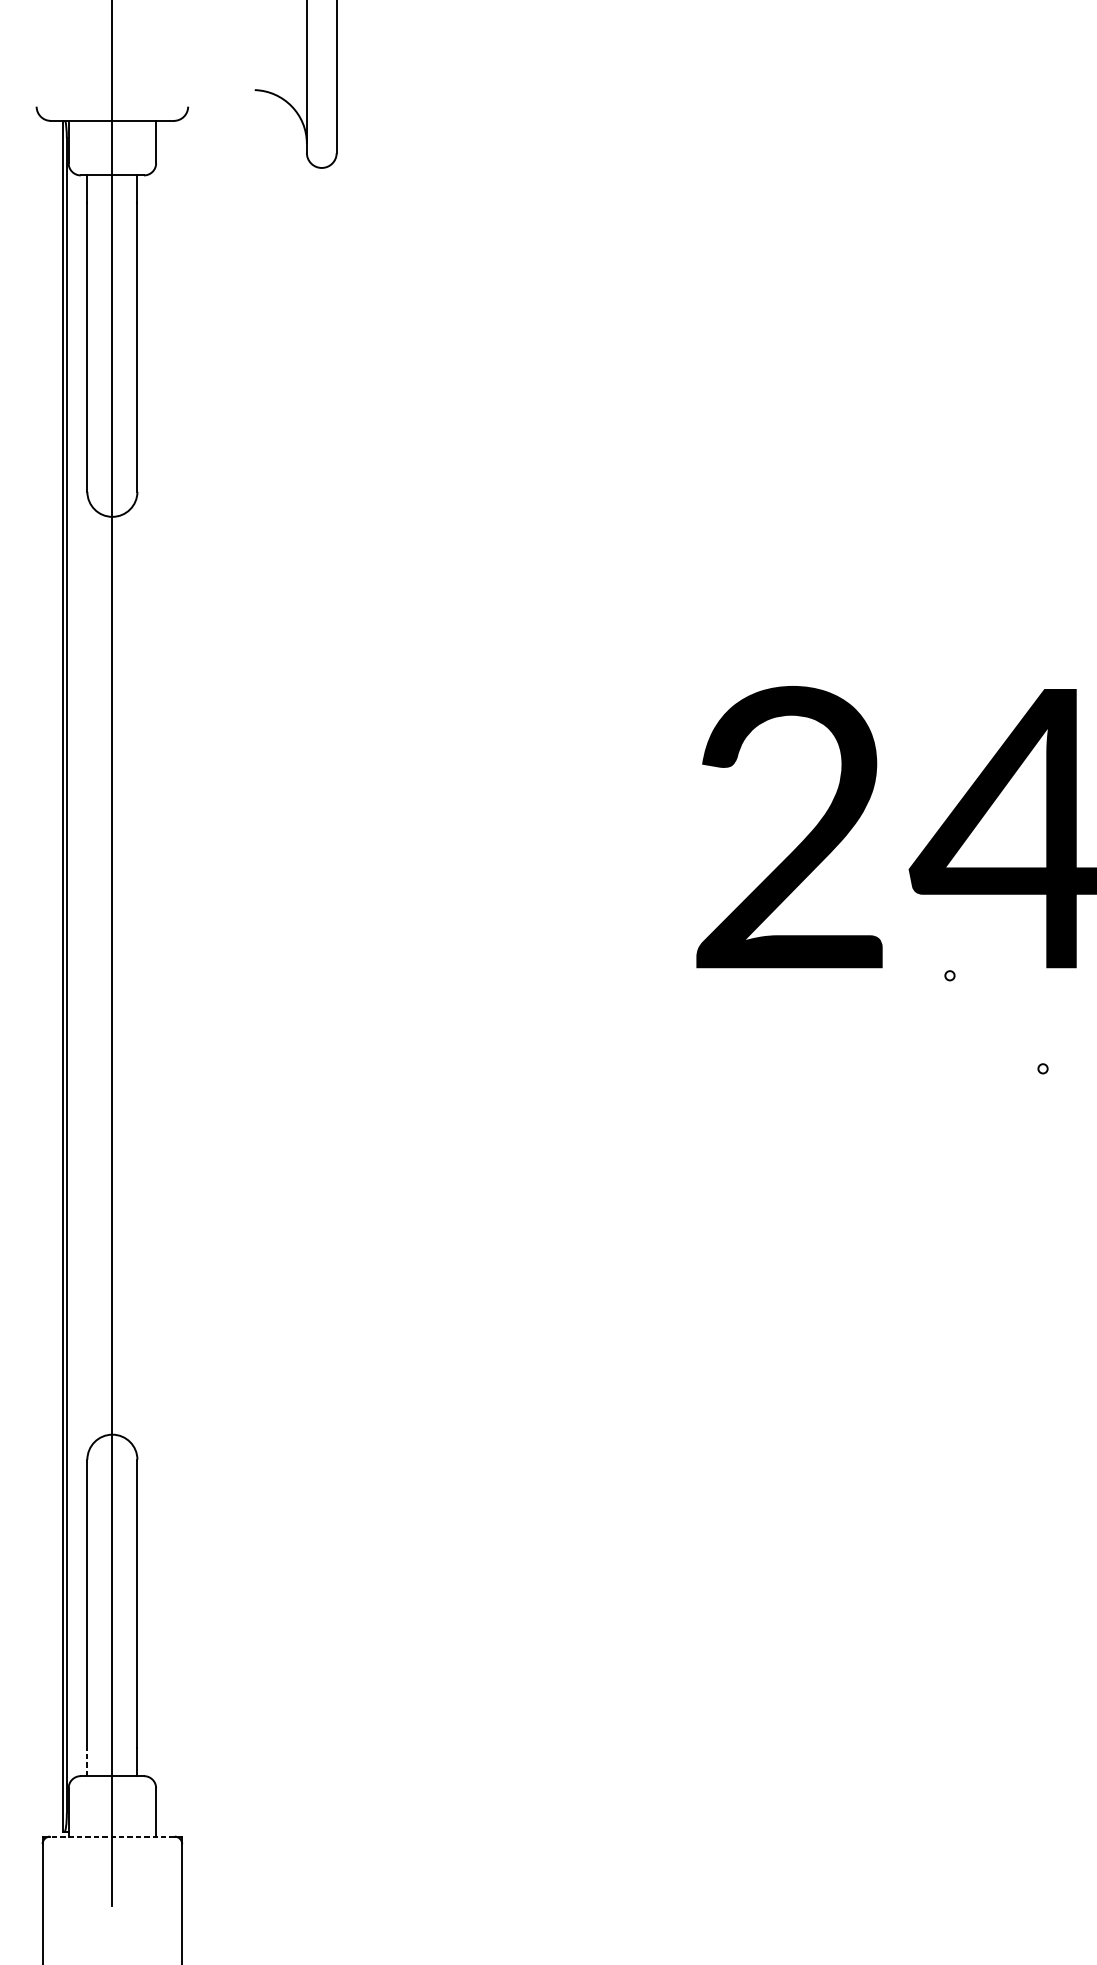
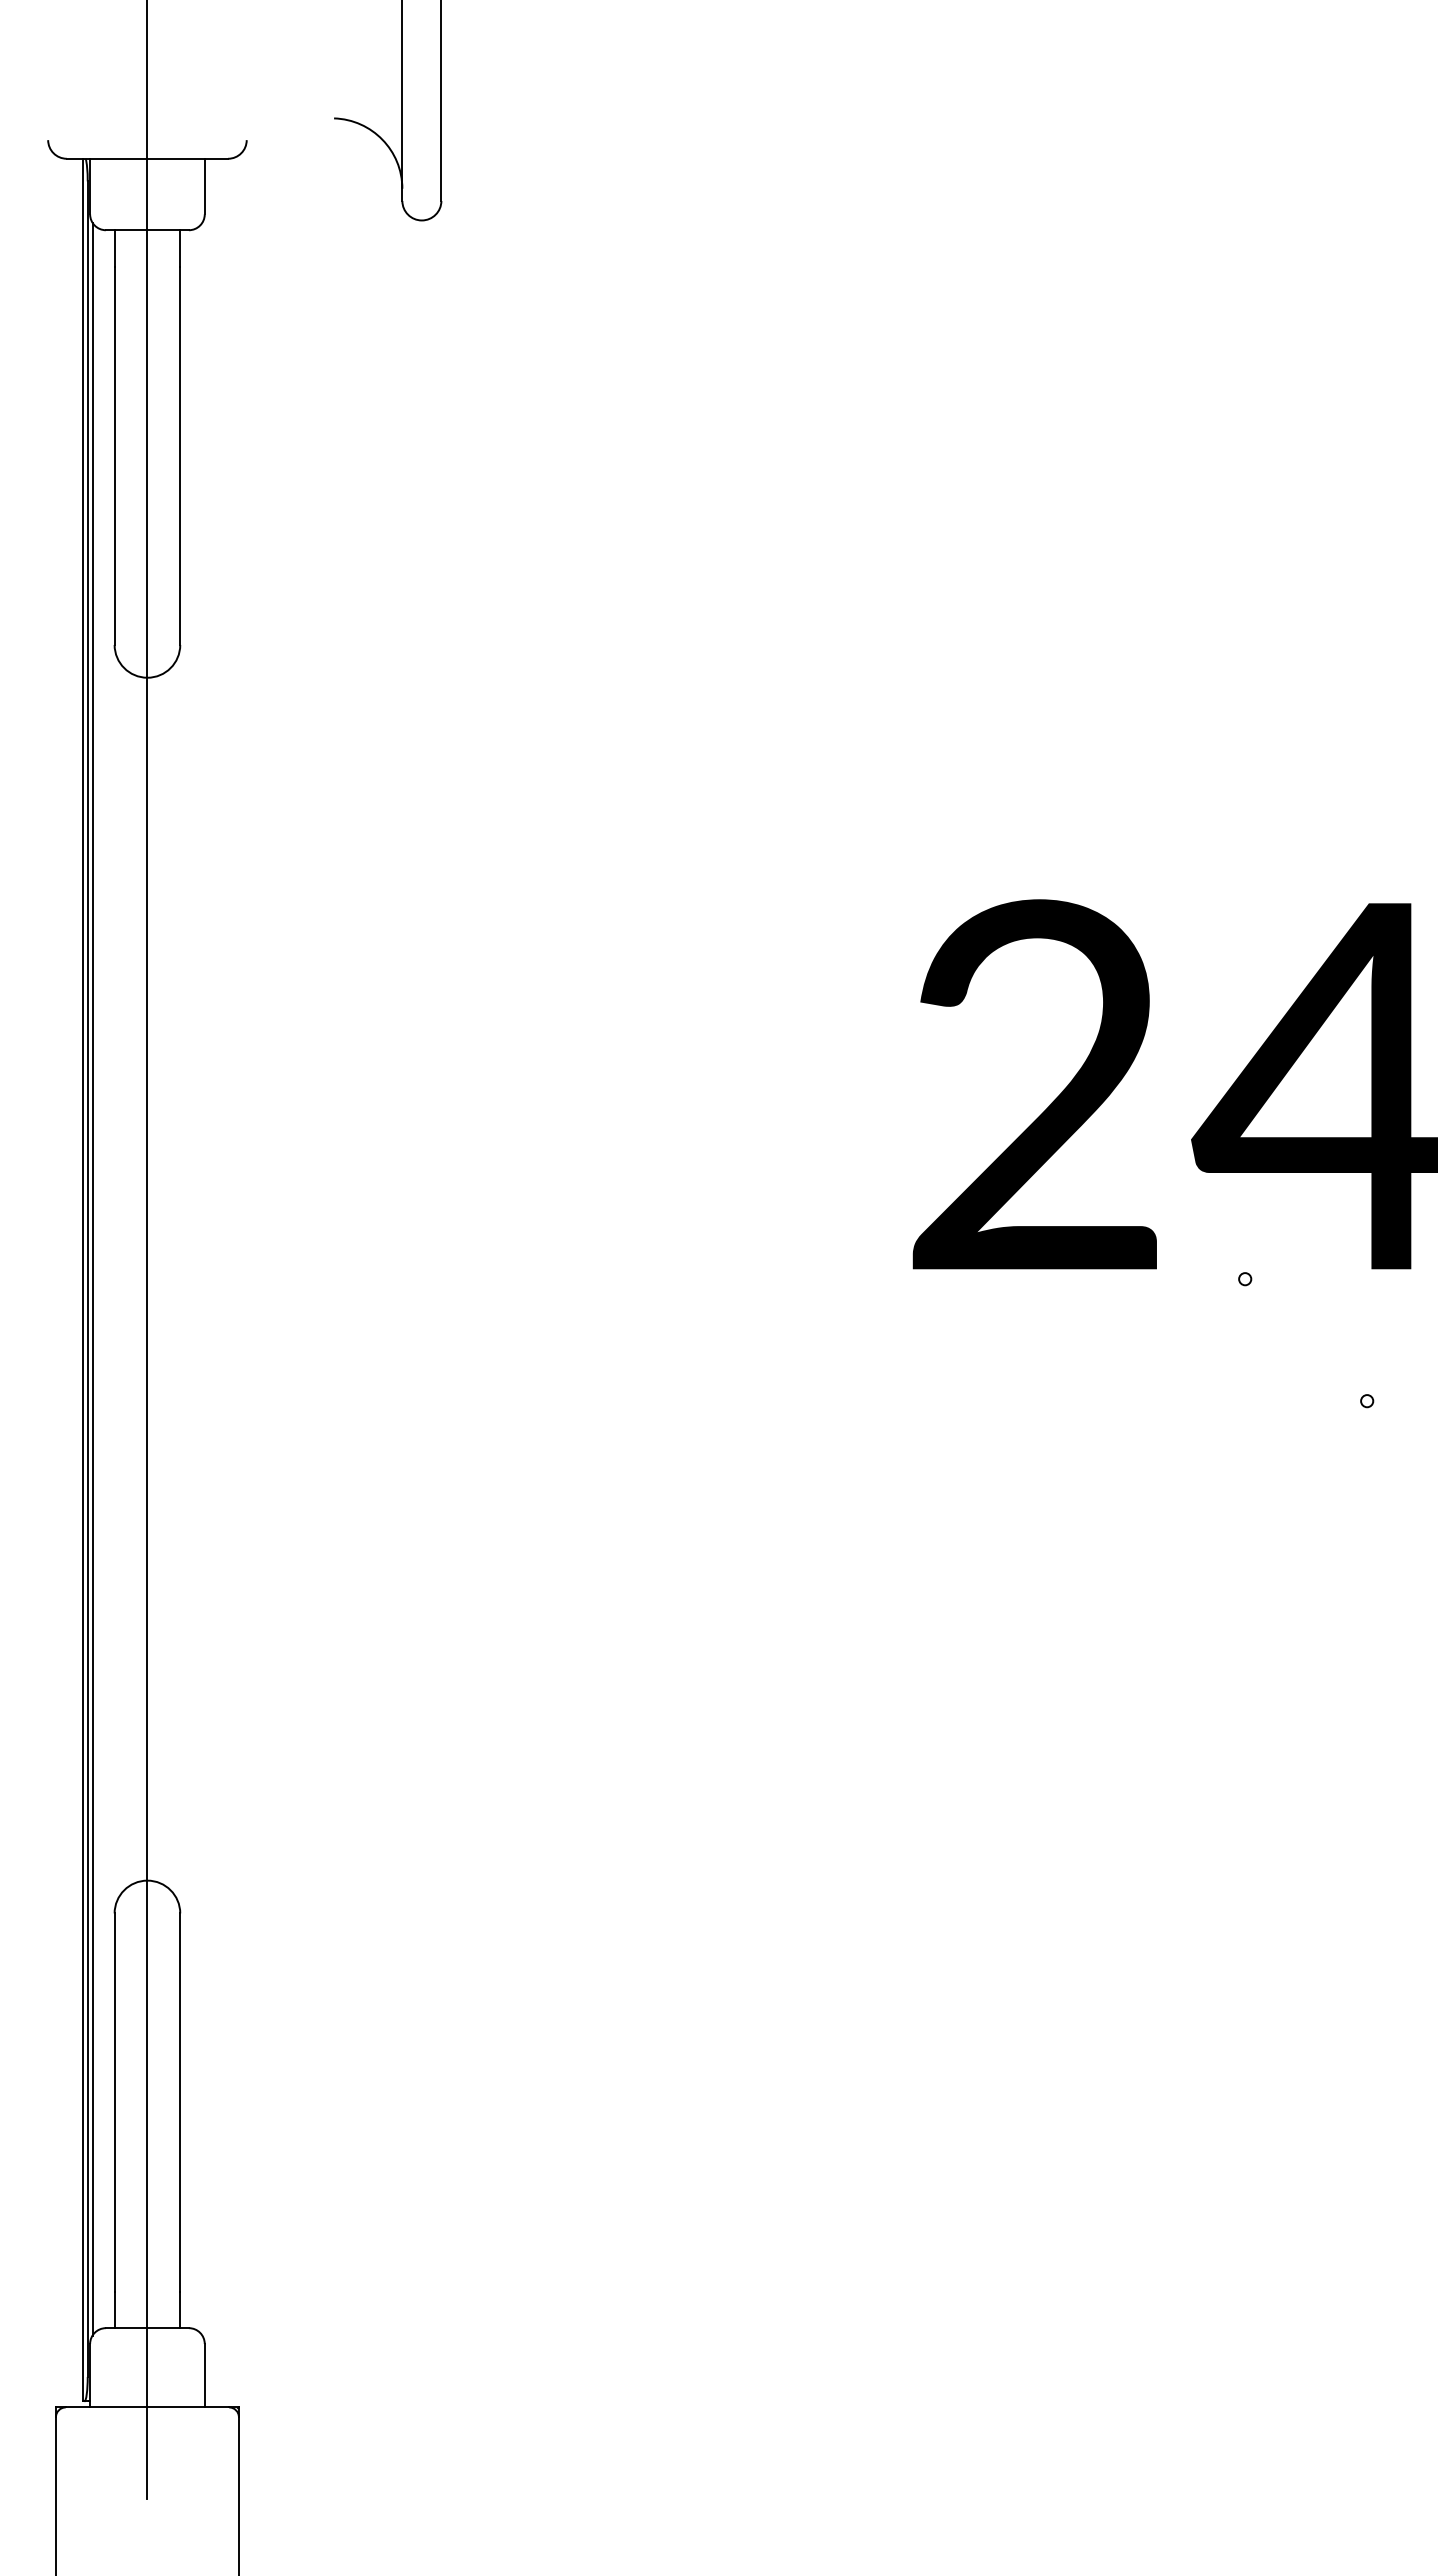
line: (70, 975) -> (92, 1278), added
line: (87, 1761) -> (114, 2309), dashed -> solid
line: (112, 1836) -> (147, 2407), dashed -> solid

